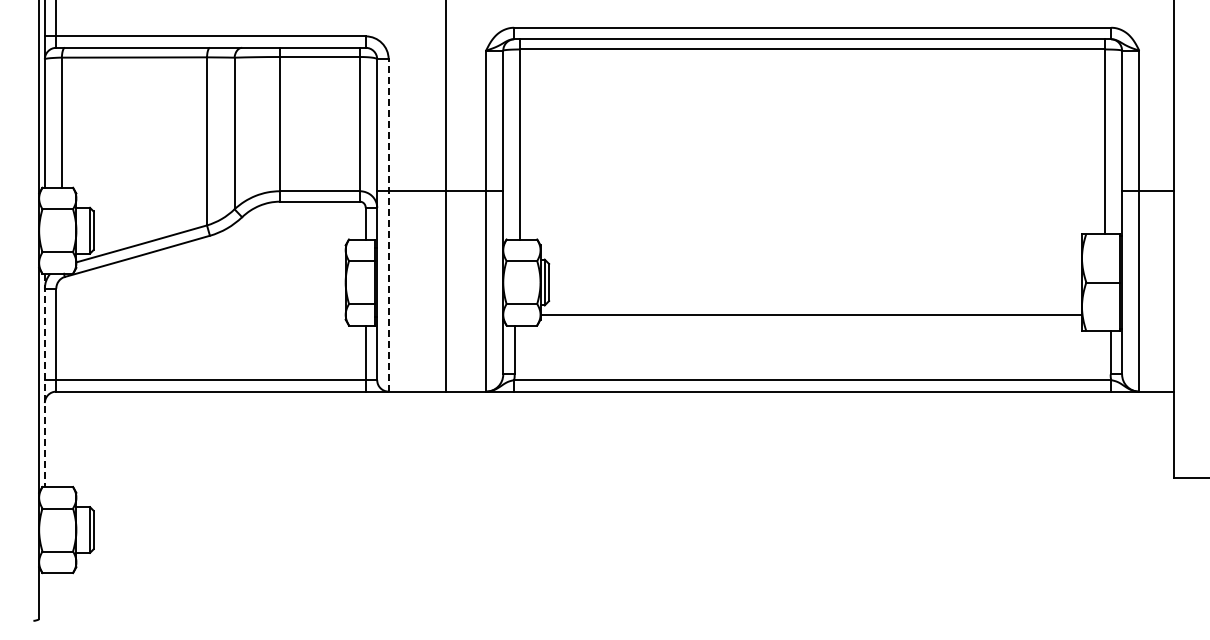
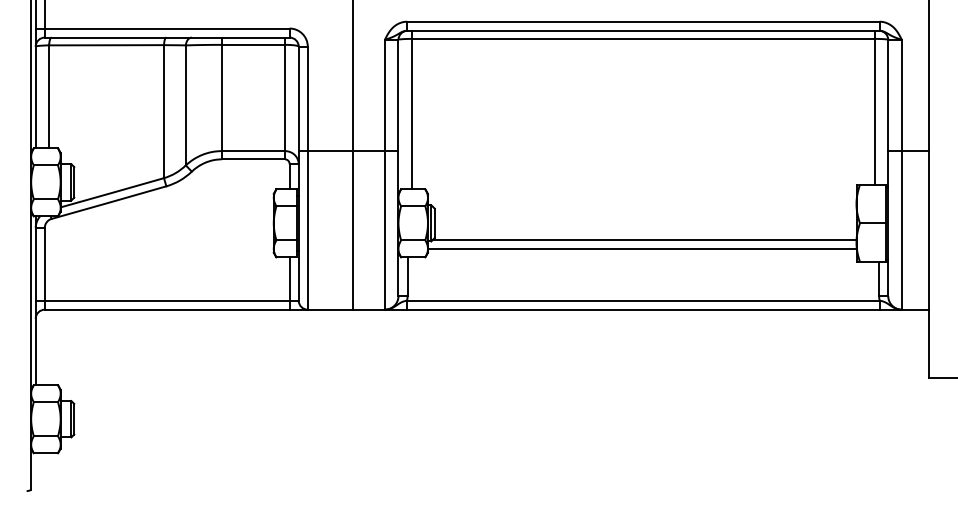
line: (388, 224) -> (307, 177), dashed -> solid
line: (814, 304) -> (644, 240), added
line: (44, 380) -> (35, 300), dashed -> solid

